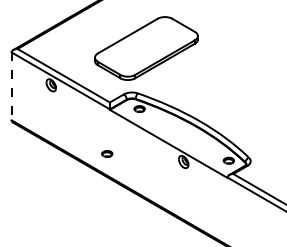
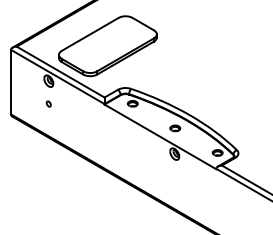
part: (146, 48) -> (107, 46), moved
line: (11, 86) -> (10, 82), dashed -> solid
part: (51, 109) -> (49, 104), added
part: (107, 153) -> (175, 127), moved

